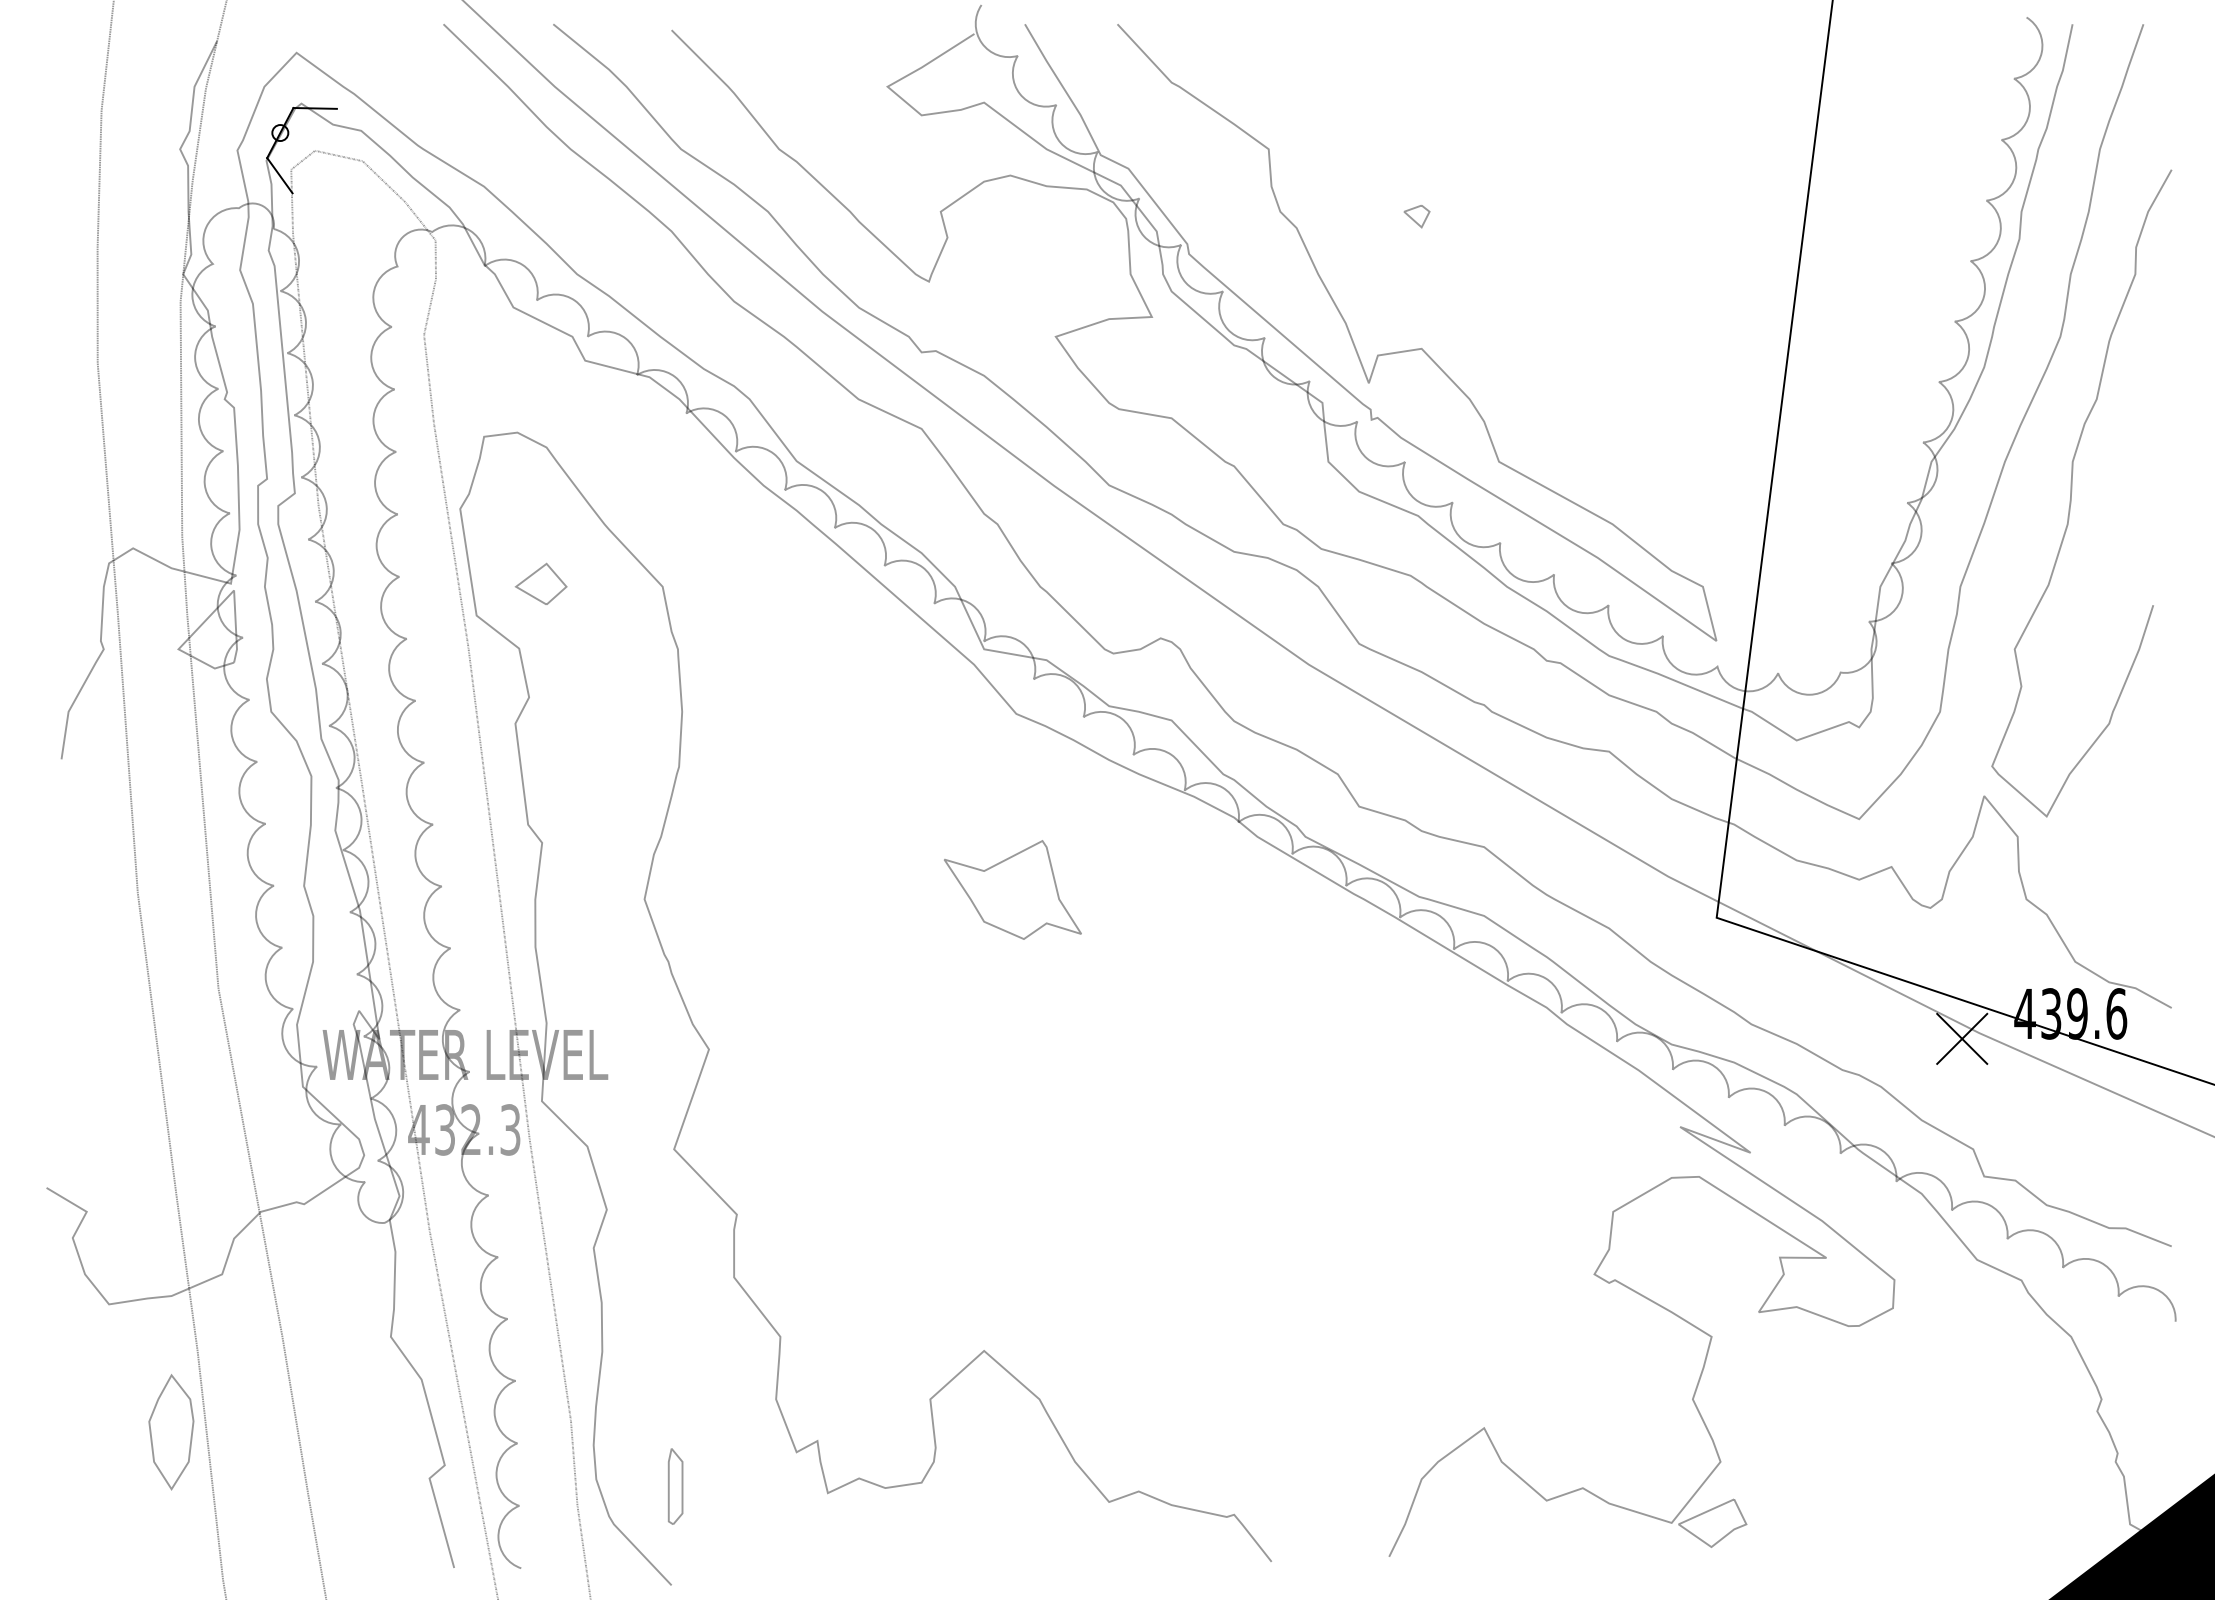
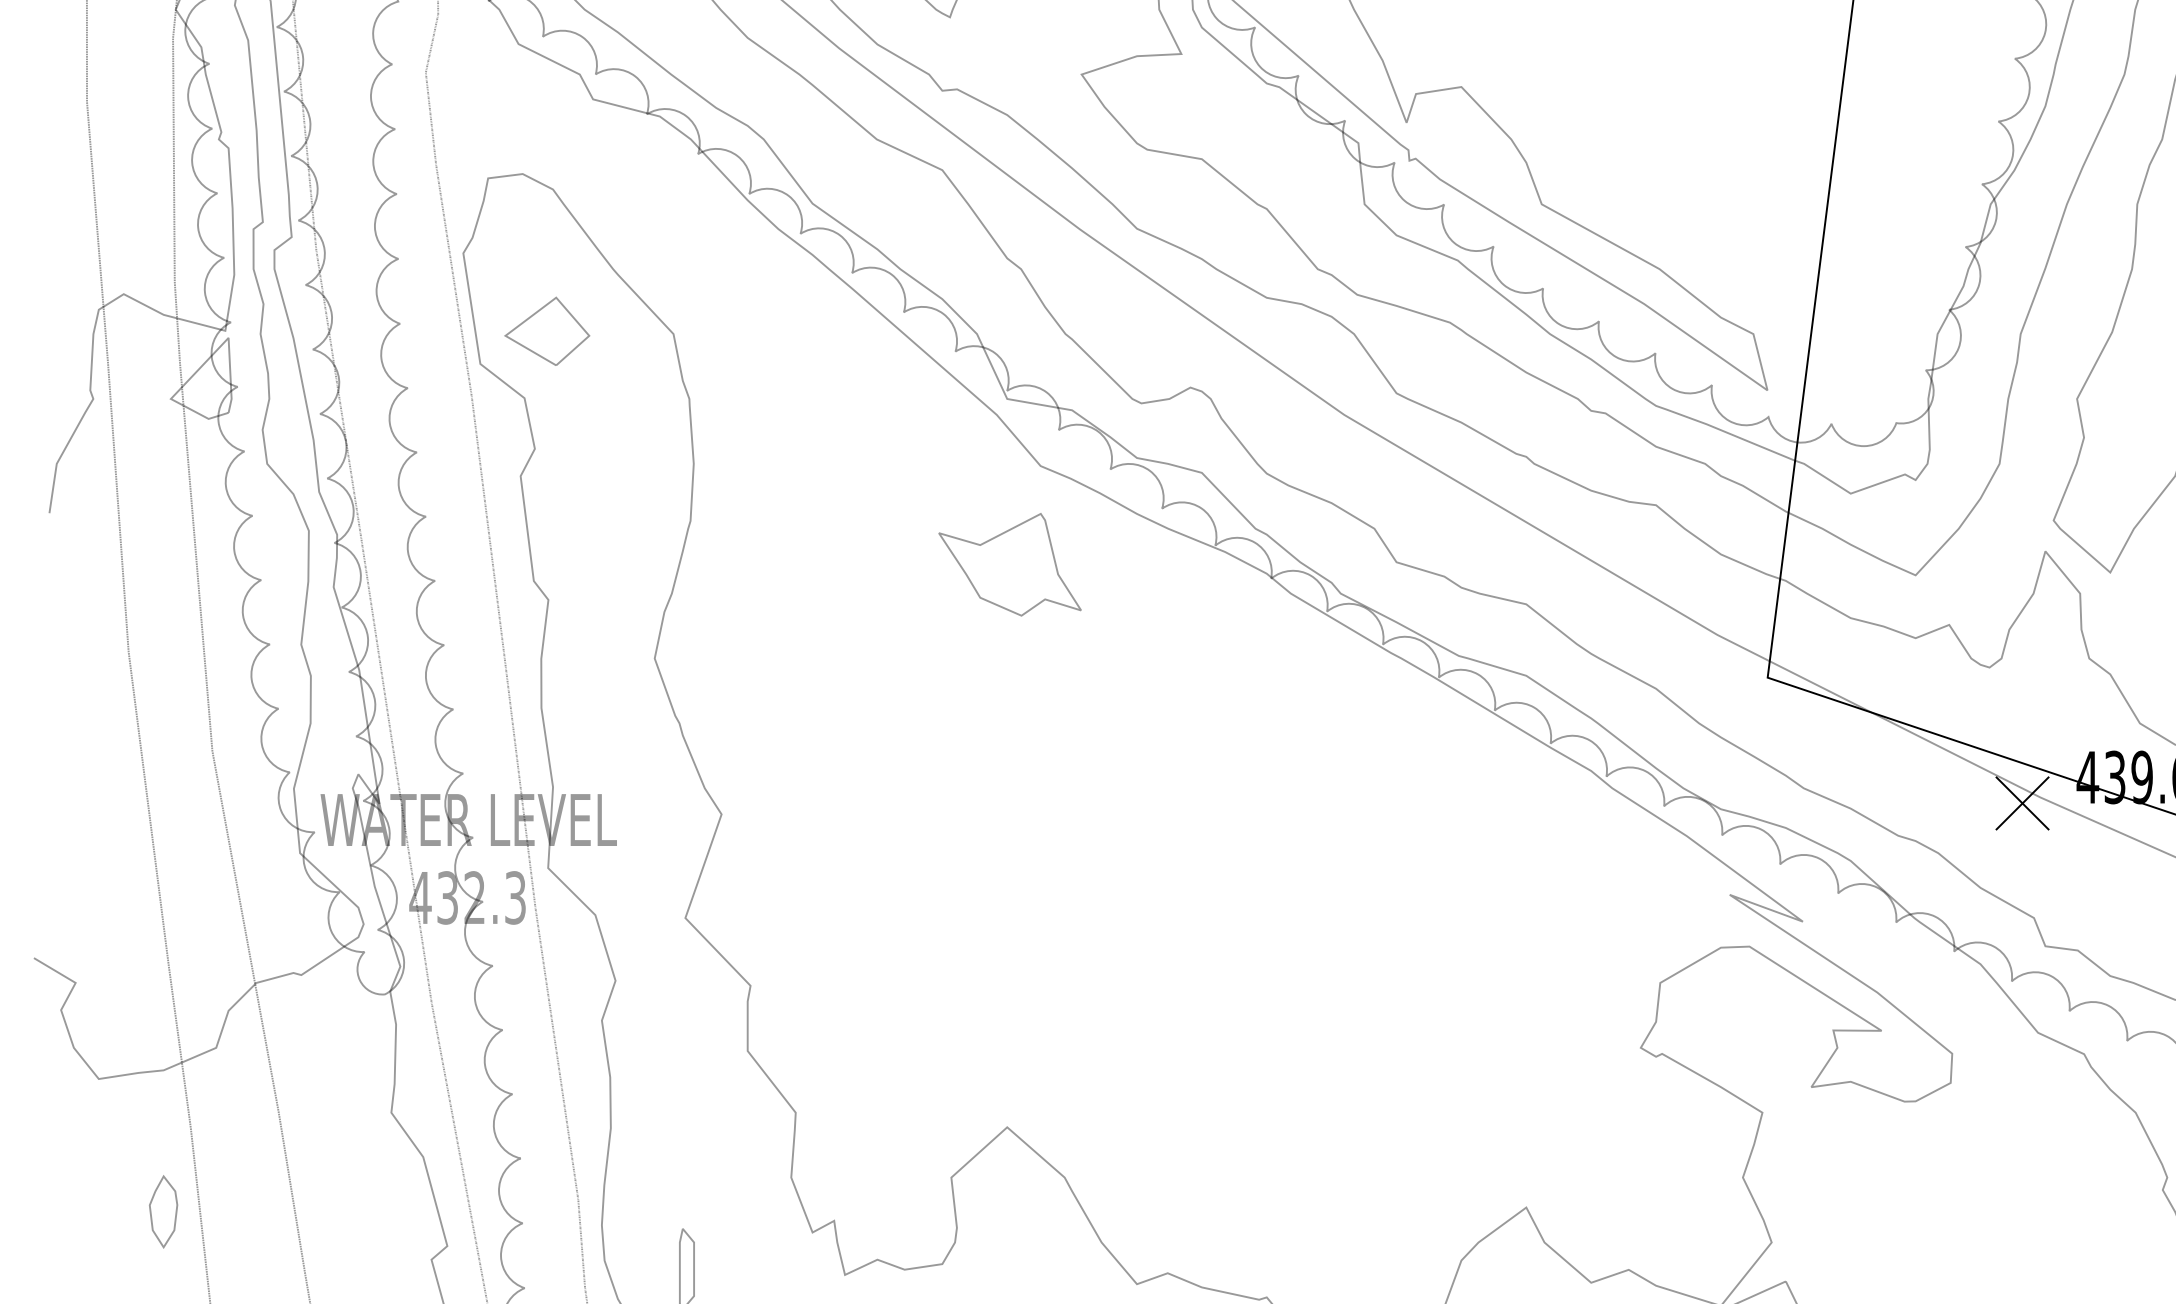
part: (541, 583) -> (547, 330), size x1.6
part: (1012, 889) -> (1009, 564), moved
part: (171, 1432) -> (163, 1212), size x0.6

